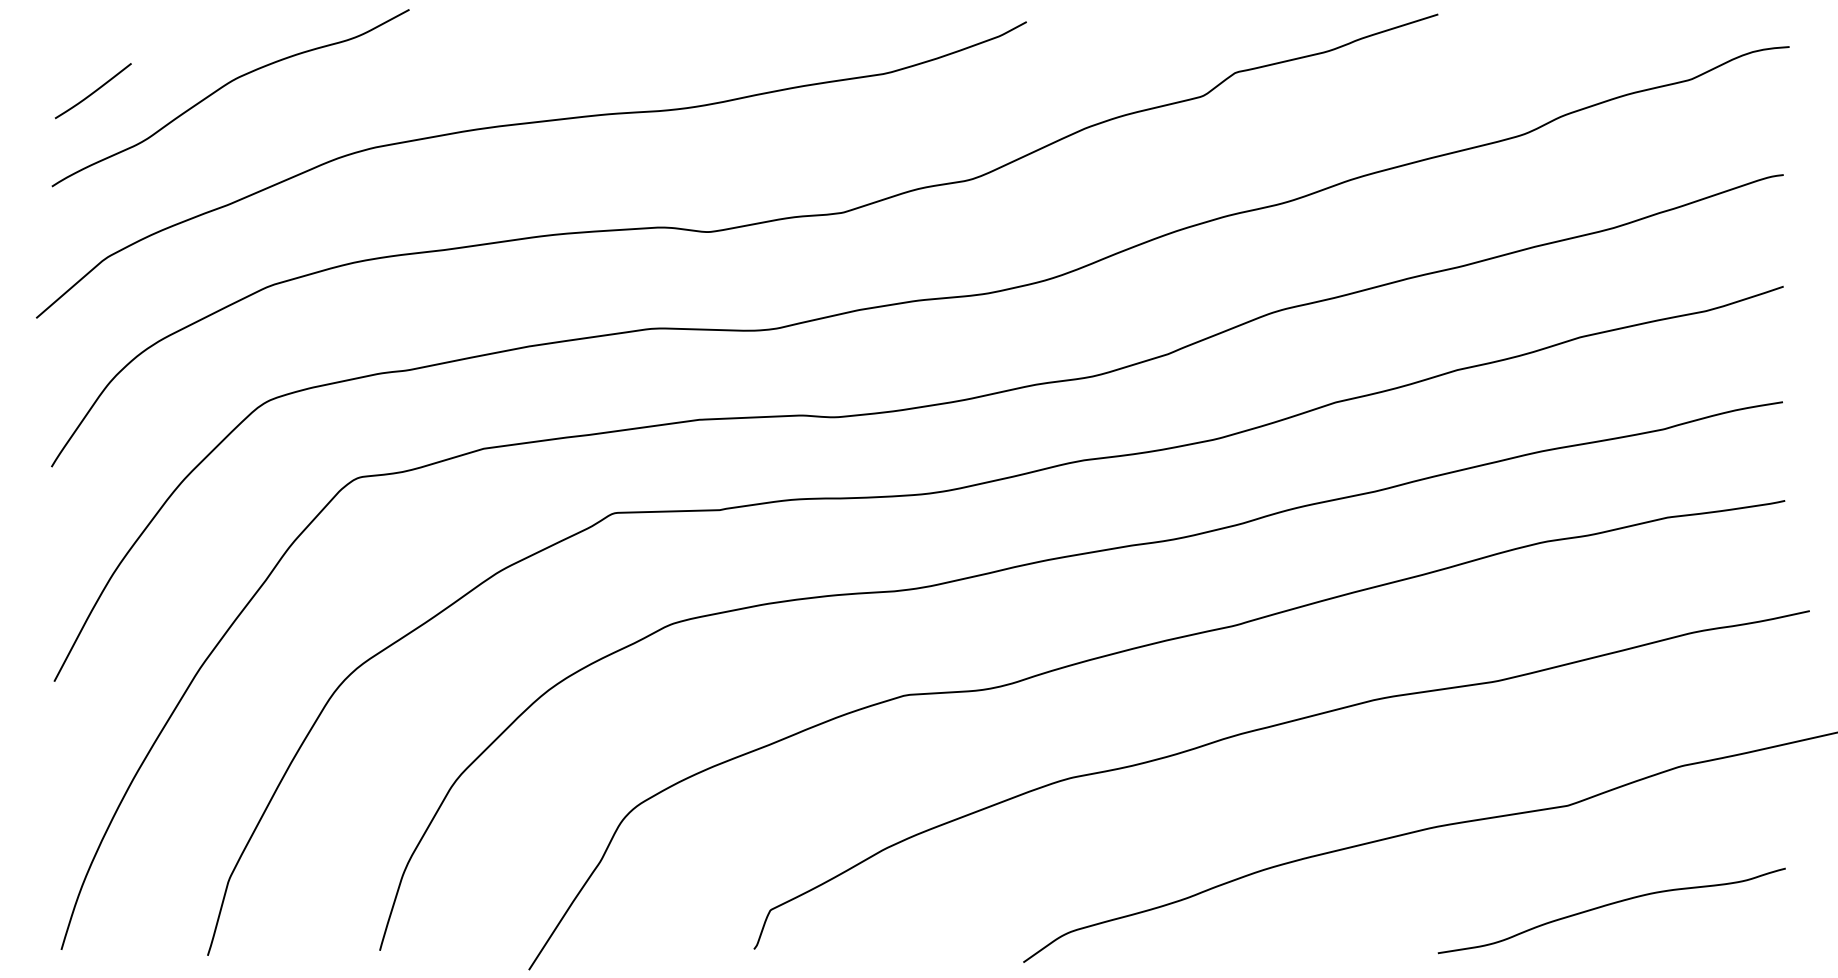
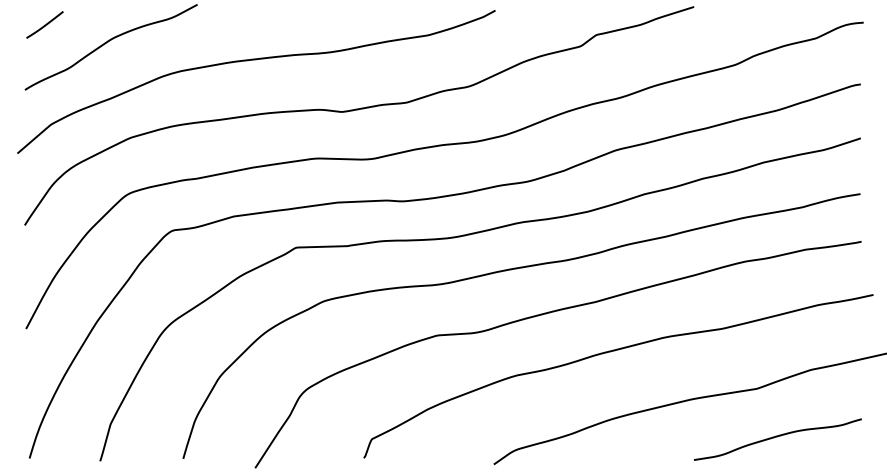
line: (92, 90) -> (44, 24), moved

